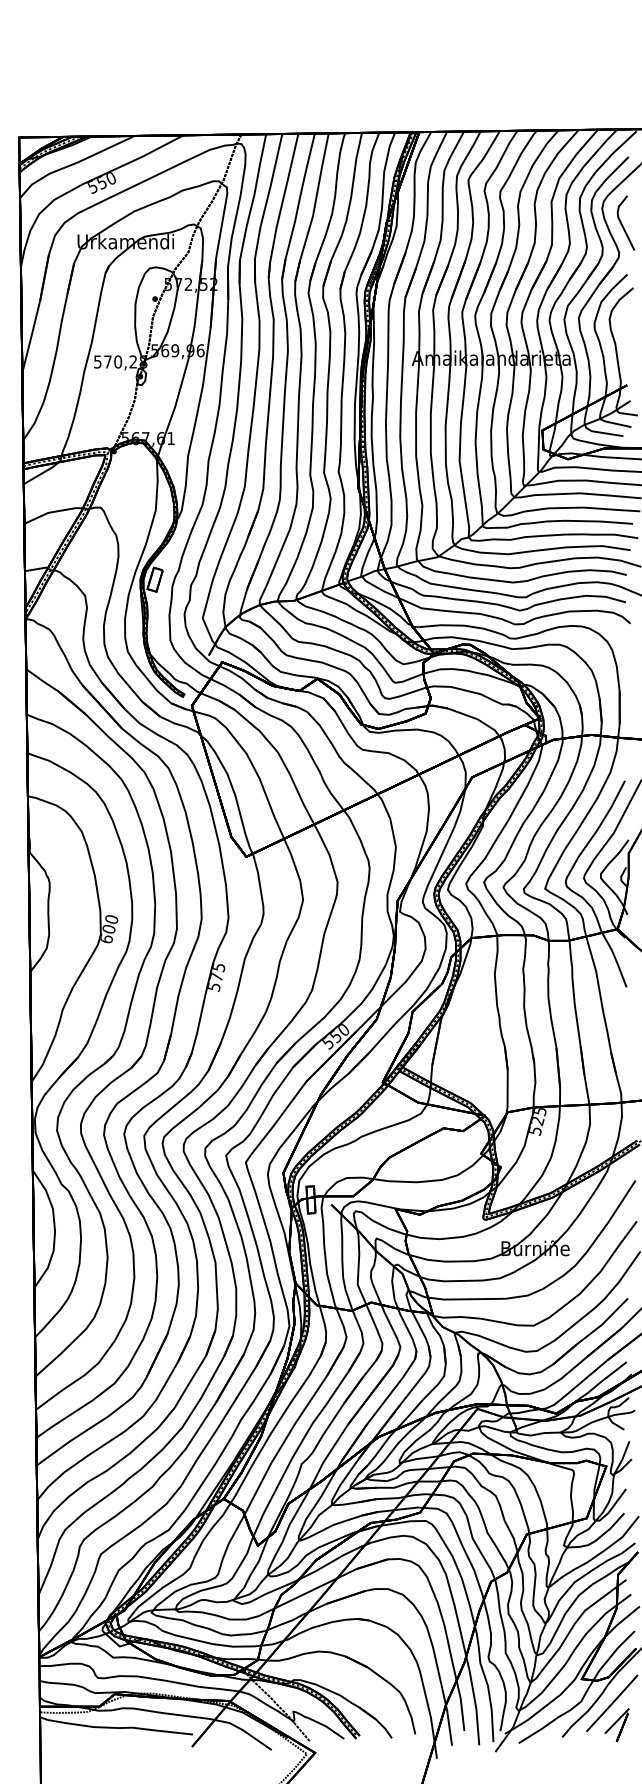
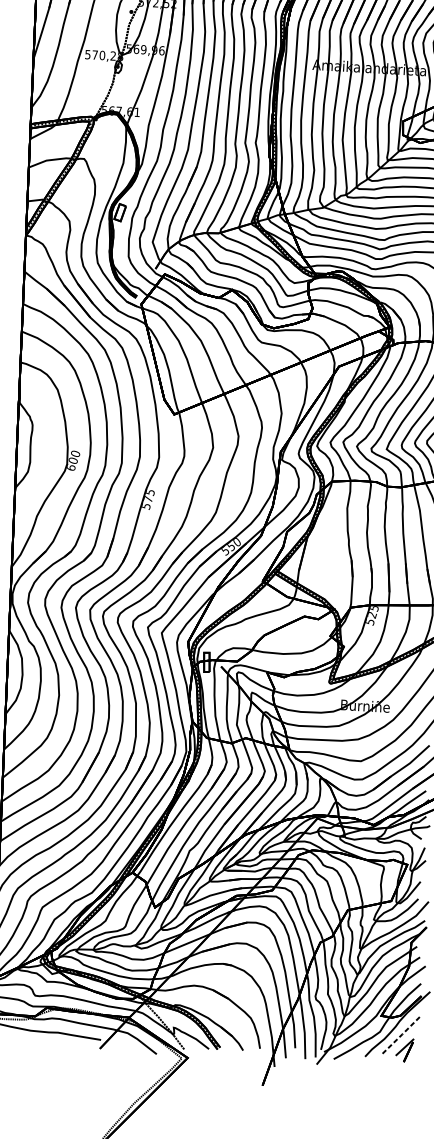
line: (612, 1703) -> (402, 1034), solid -> dashed

